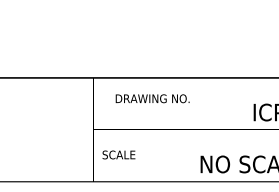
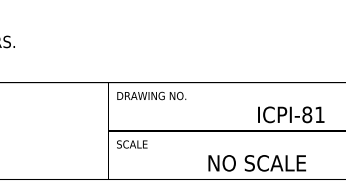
text: (152, 98) -> (151, 95), moved
text: (119, 155) -> (132, 144), moved

